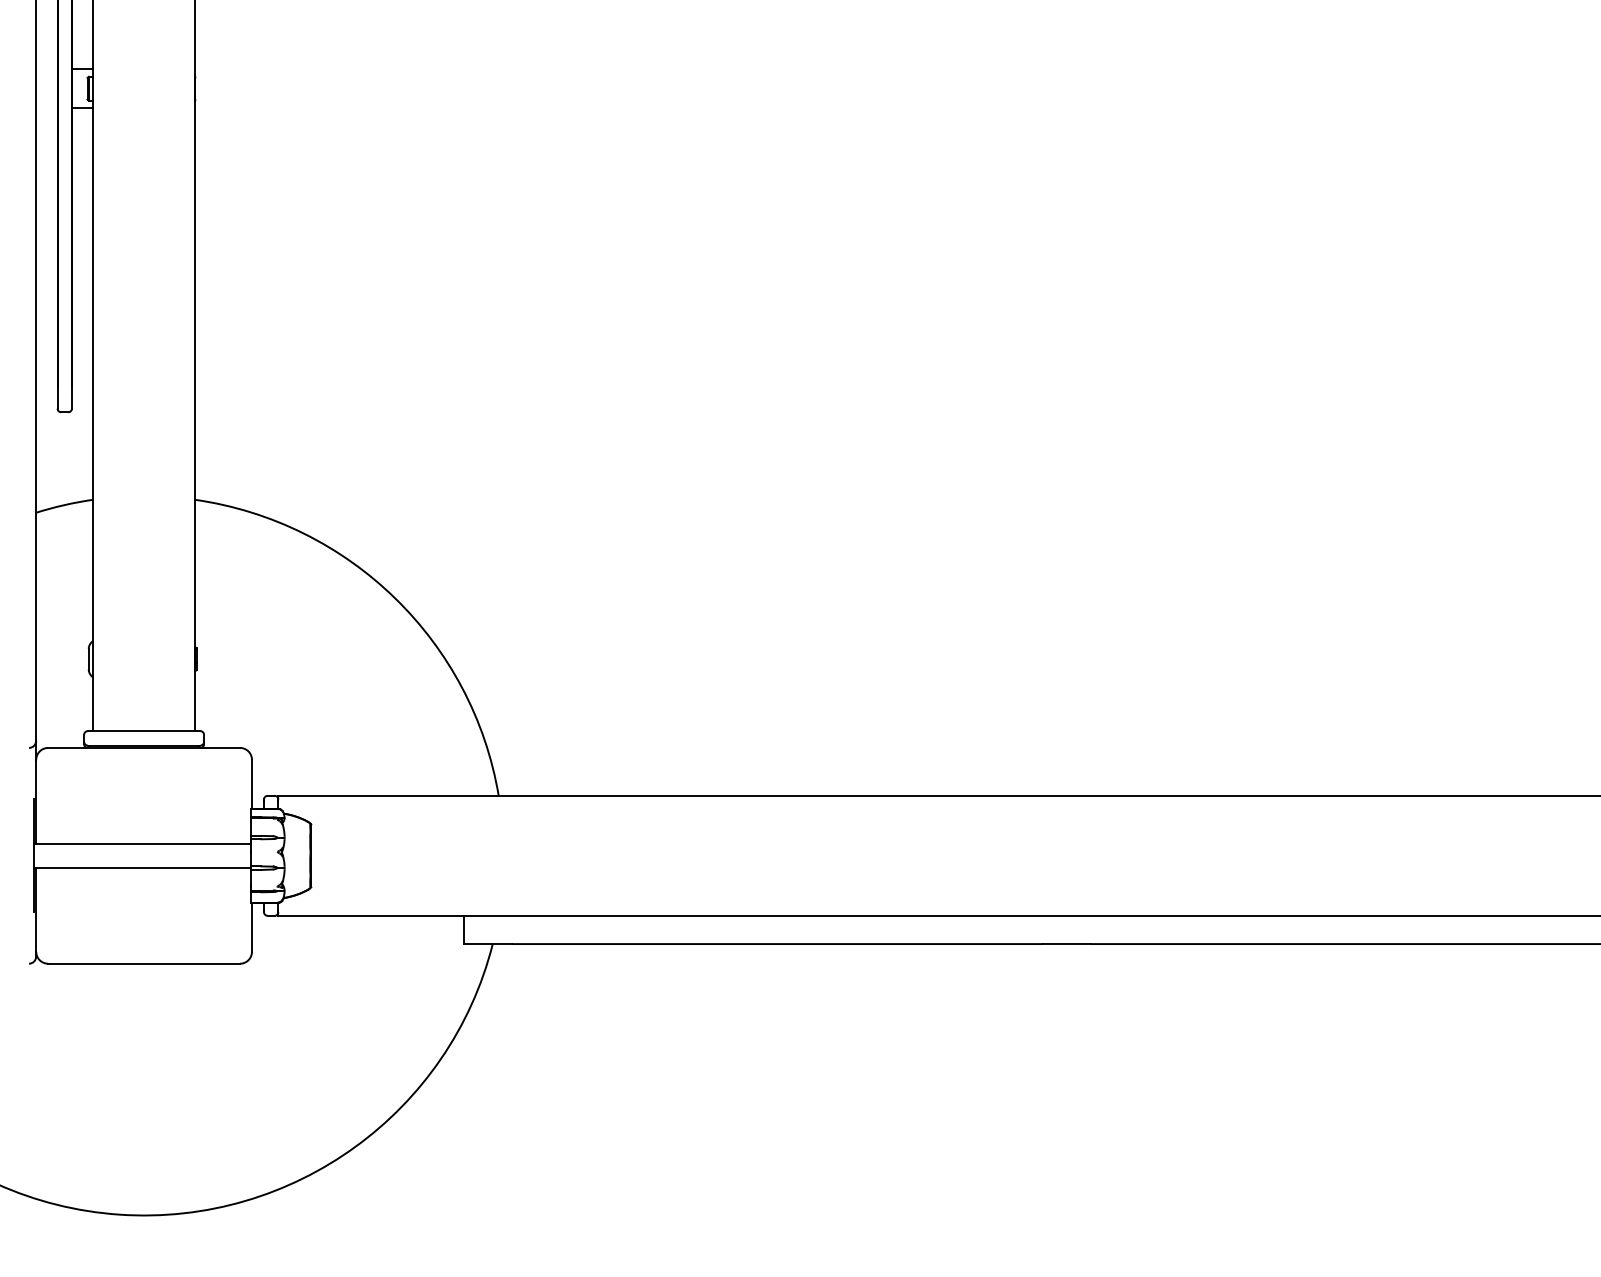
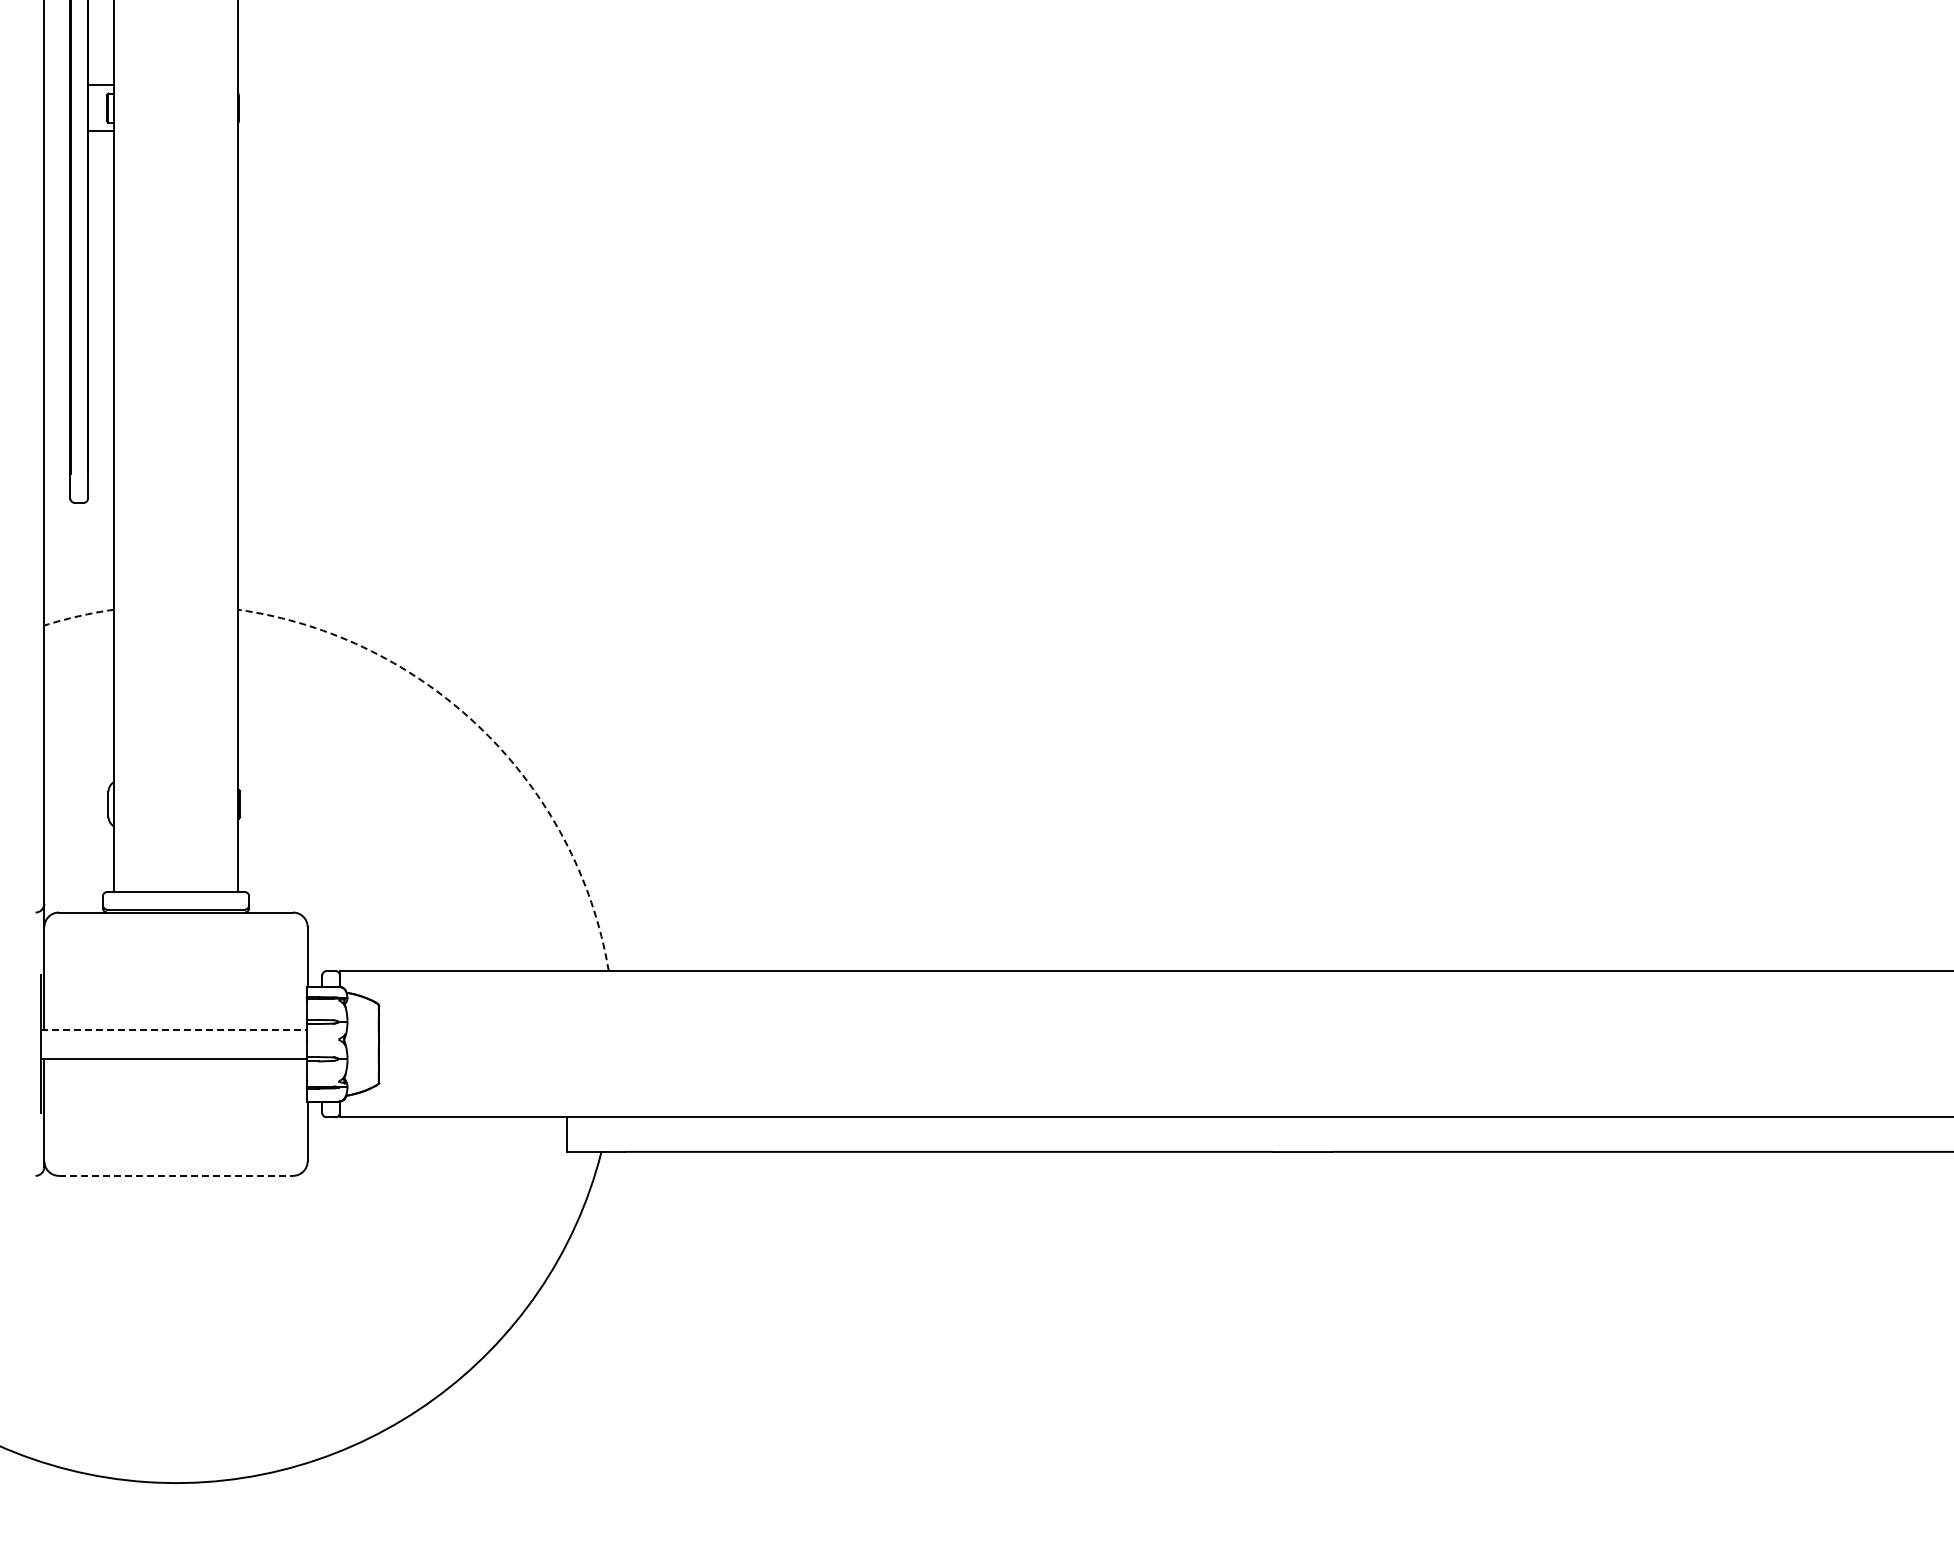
arc: (64, 505) -> (78, 616), solid -> dashed
arc: (395, 597) -> (482, 729), solid -> dashed
line: (142, 843) -> (173, 1029), solid -> dashed
line: (144, 963) -> (176, 1175), solid -> dashed

